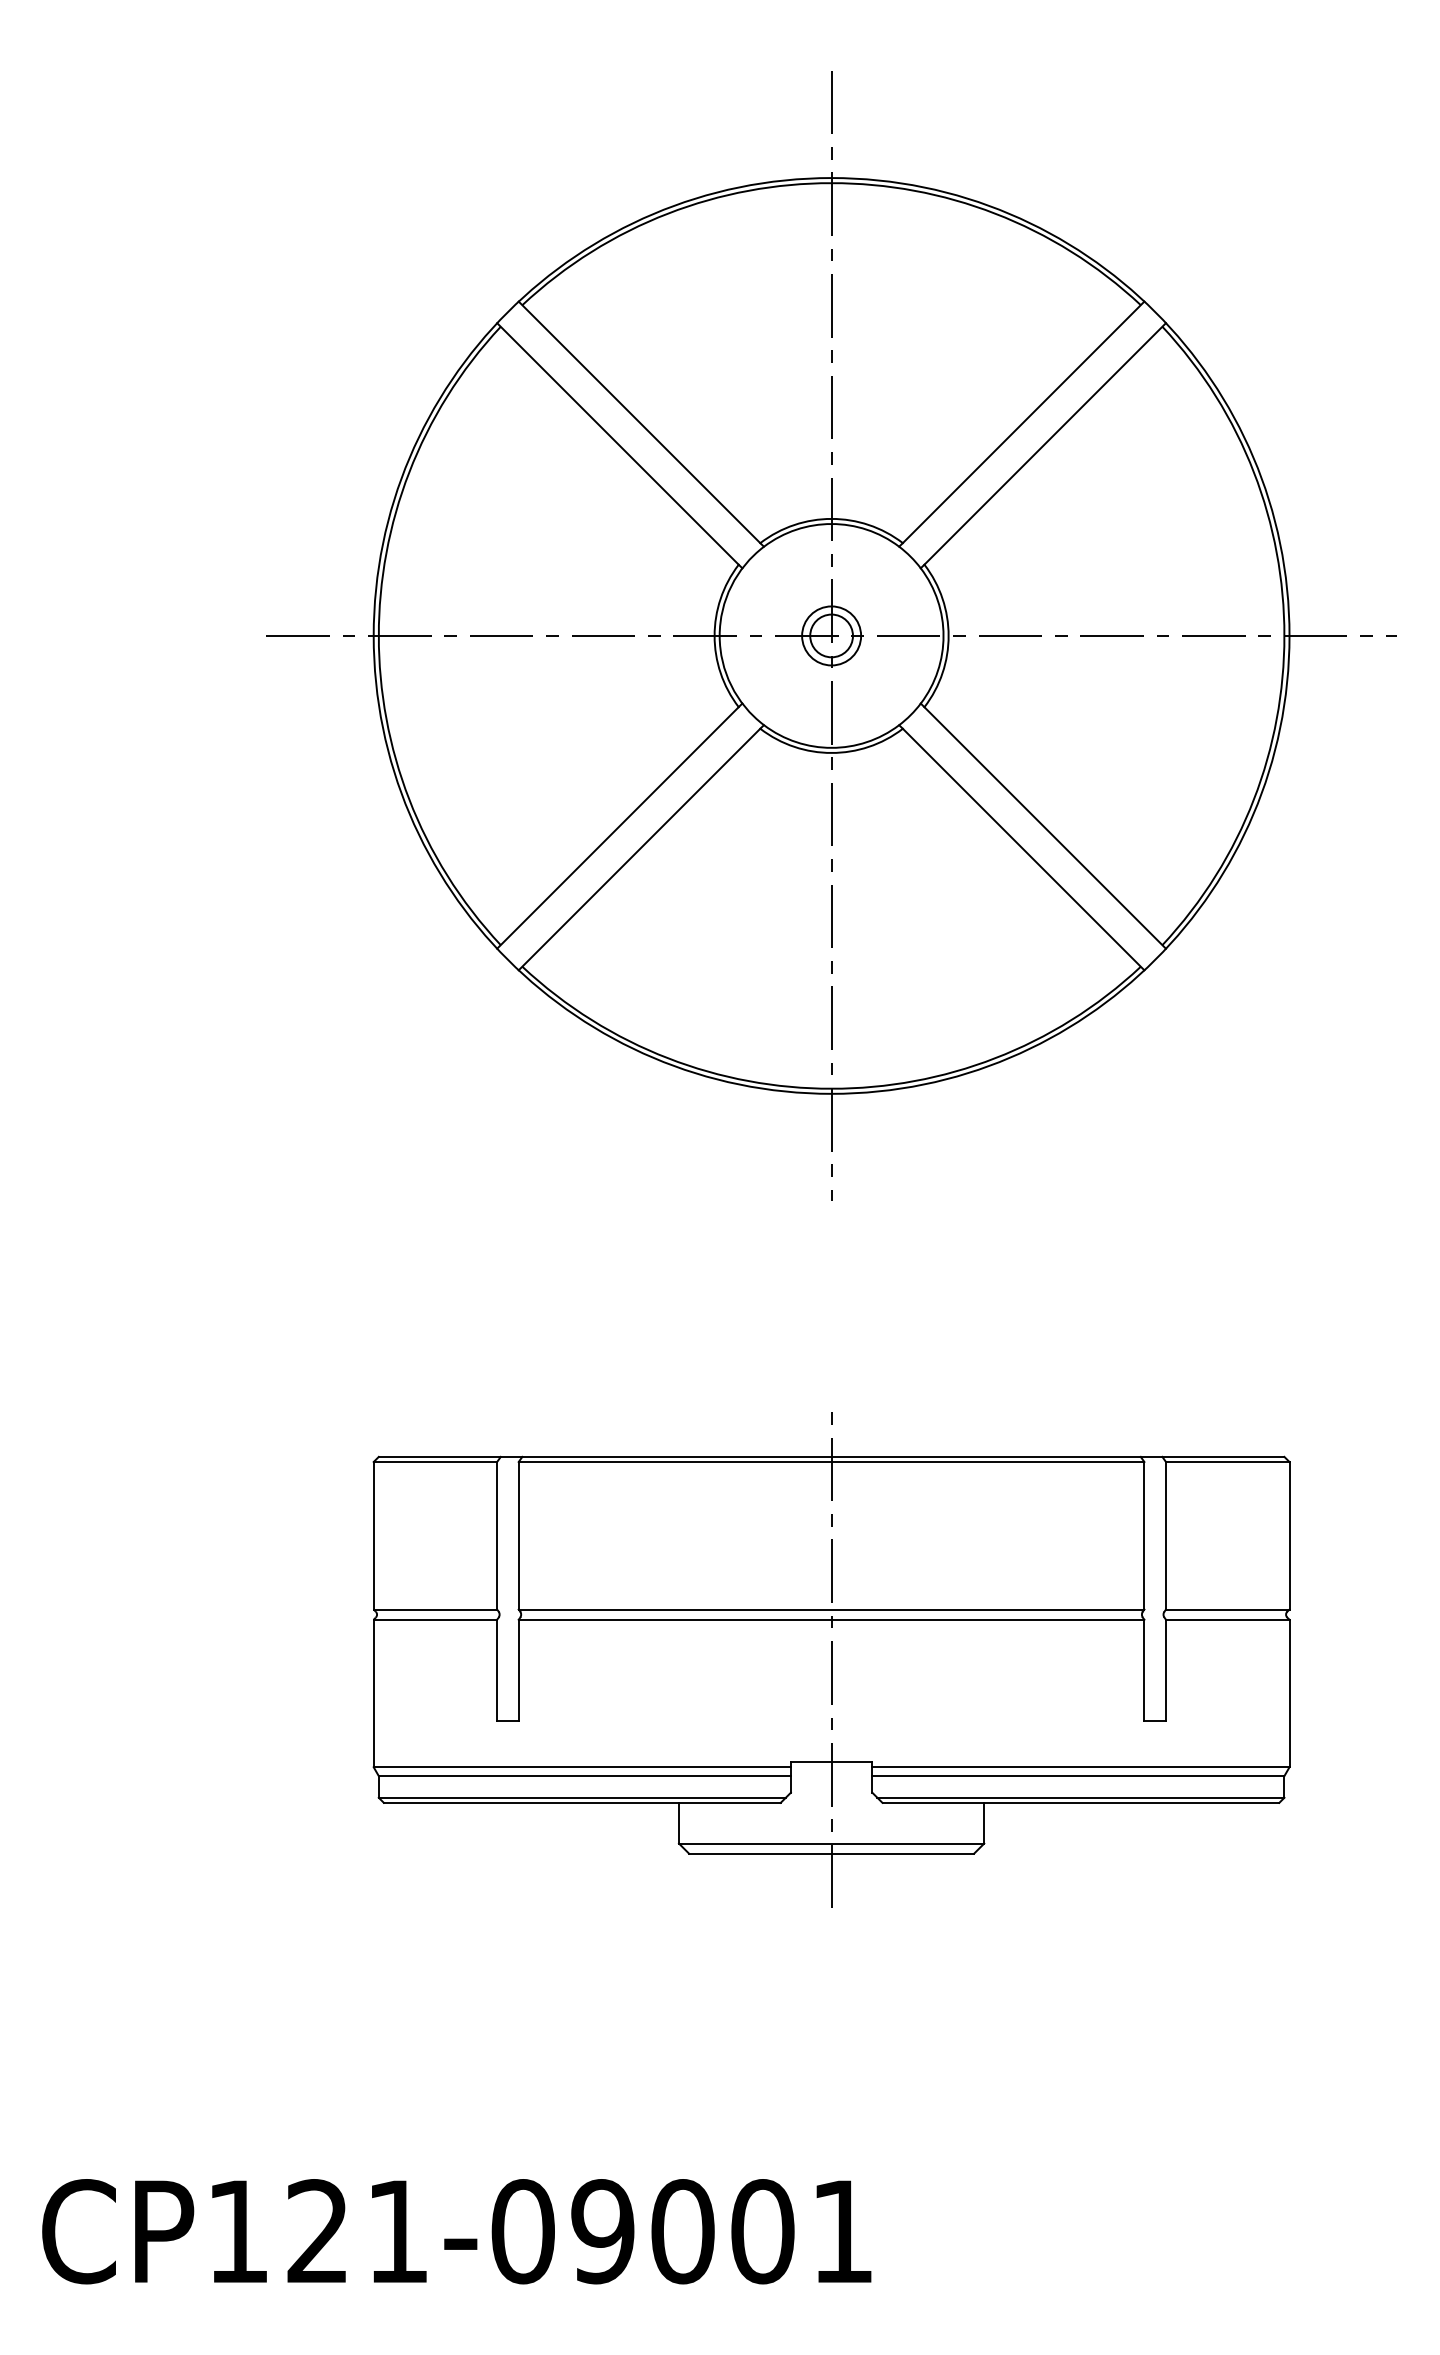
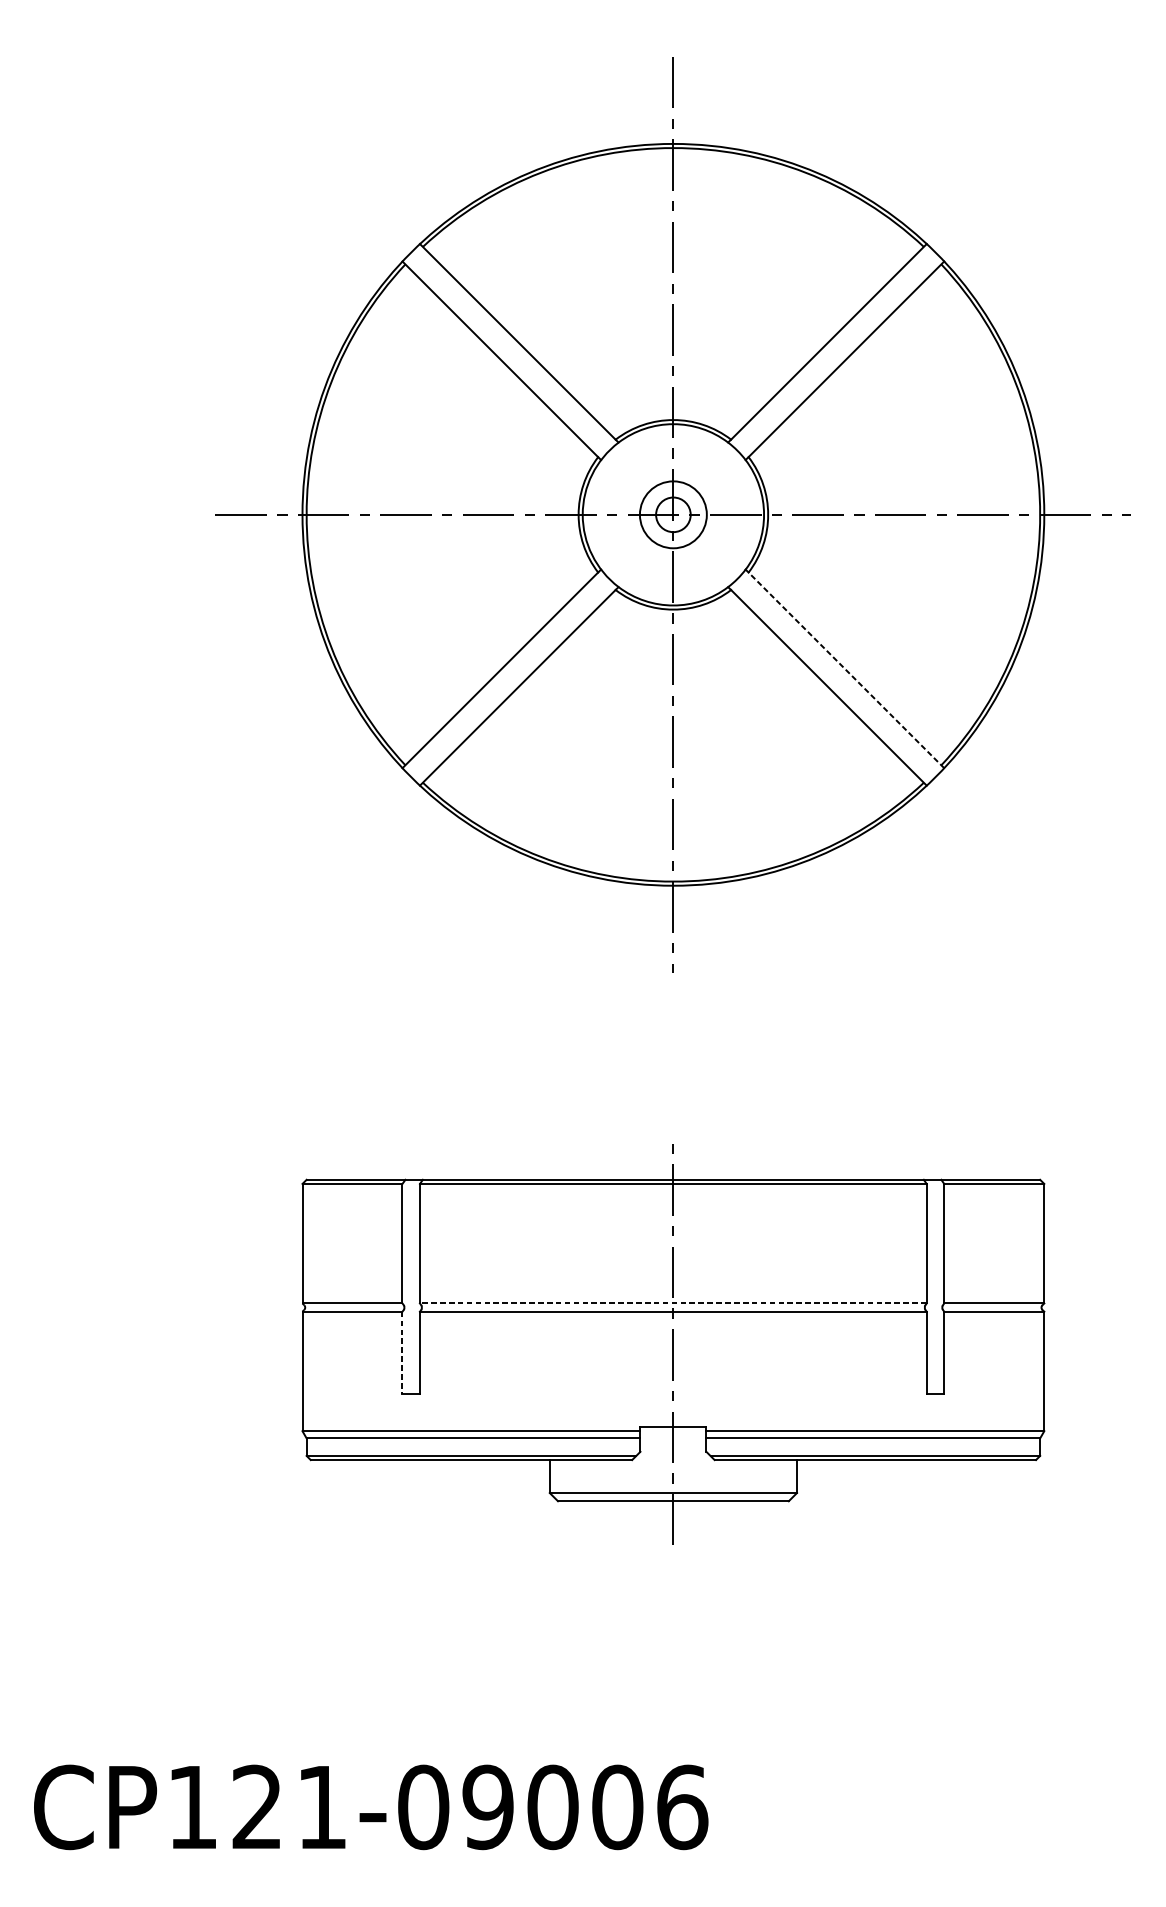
circle: (831, 635) -> (673, 514), size x1.4
line: (1045, 827) -> (846, 670), solid -> dashed
line: (831, 1609) -> (673, 1303), solid -> dashed
line: (497, 1670) -> (402, 1352), solid -> dashed
text: (842, 2231) -> (682, 1807), CP121-09001 -> CP121-09006

